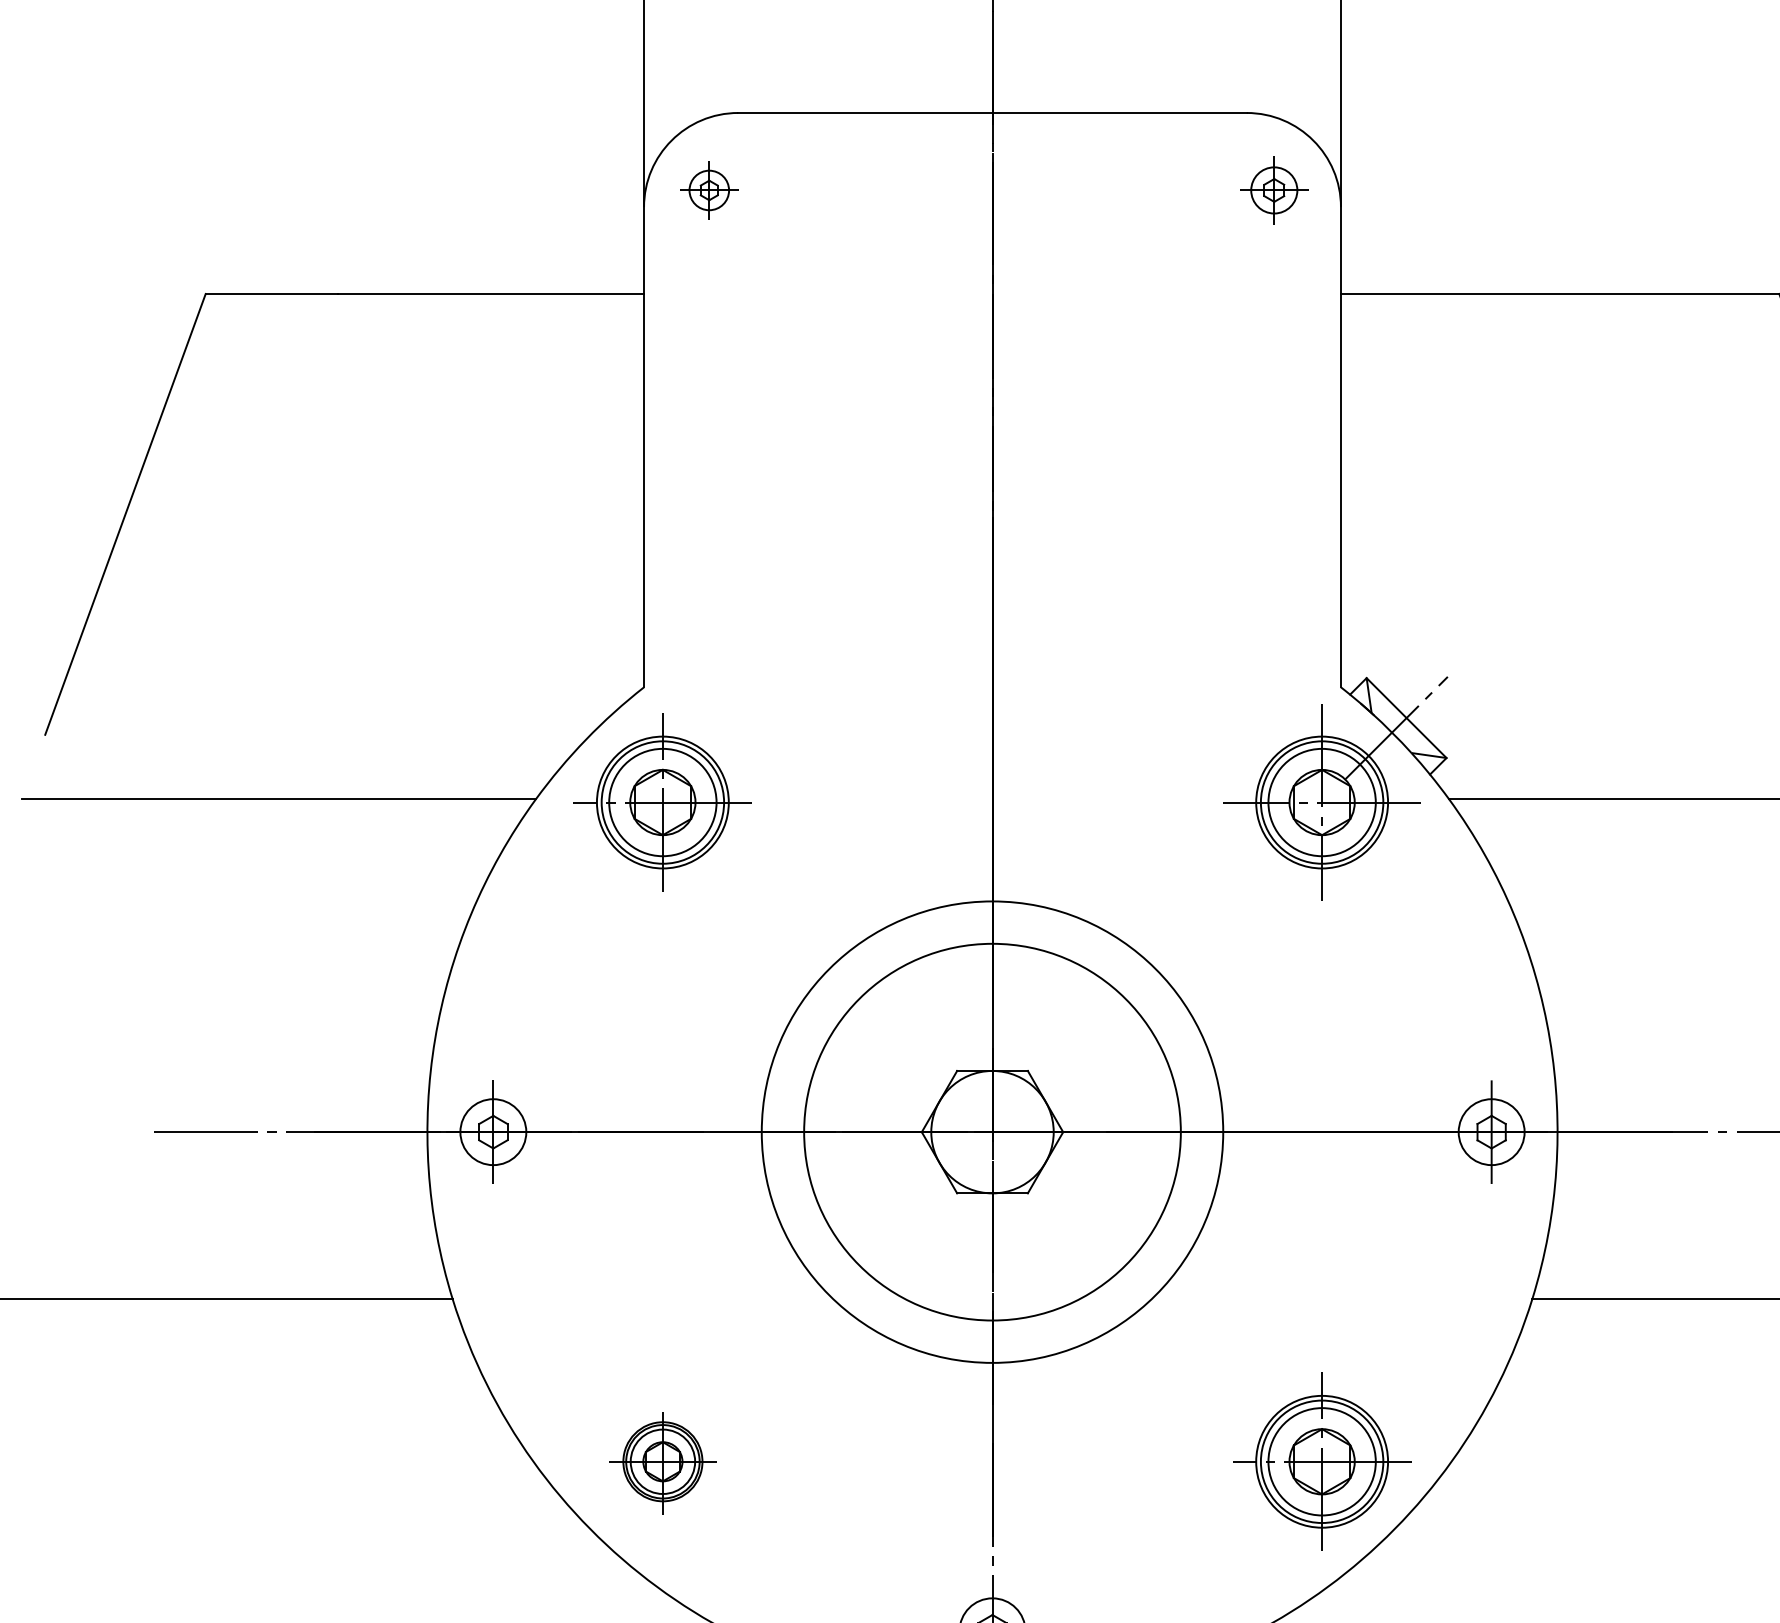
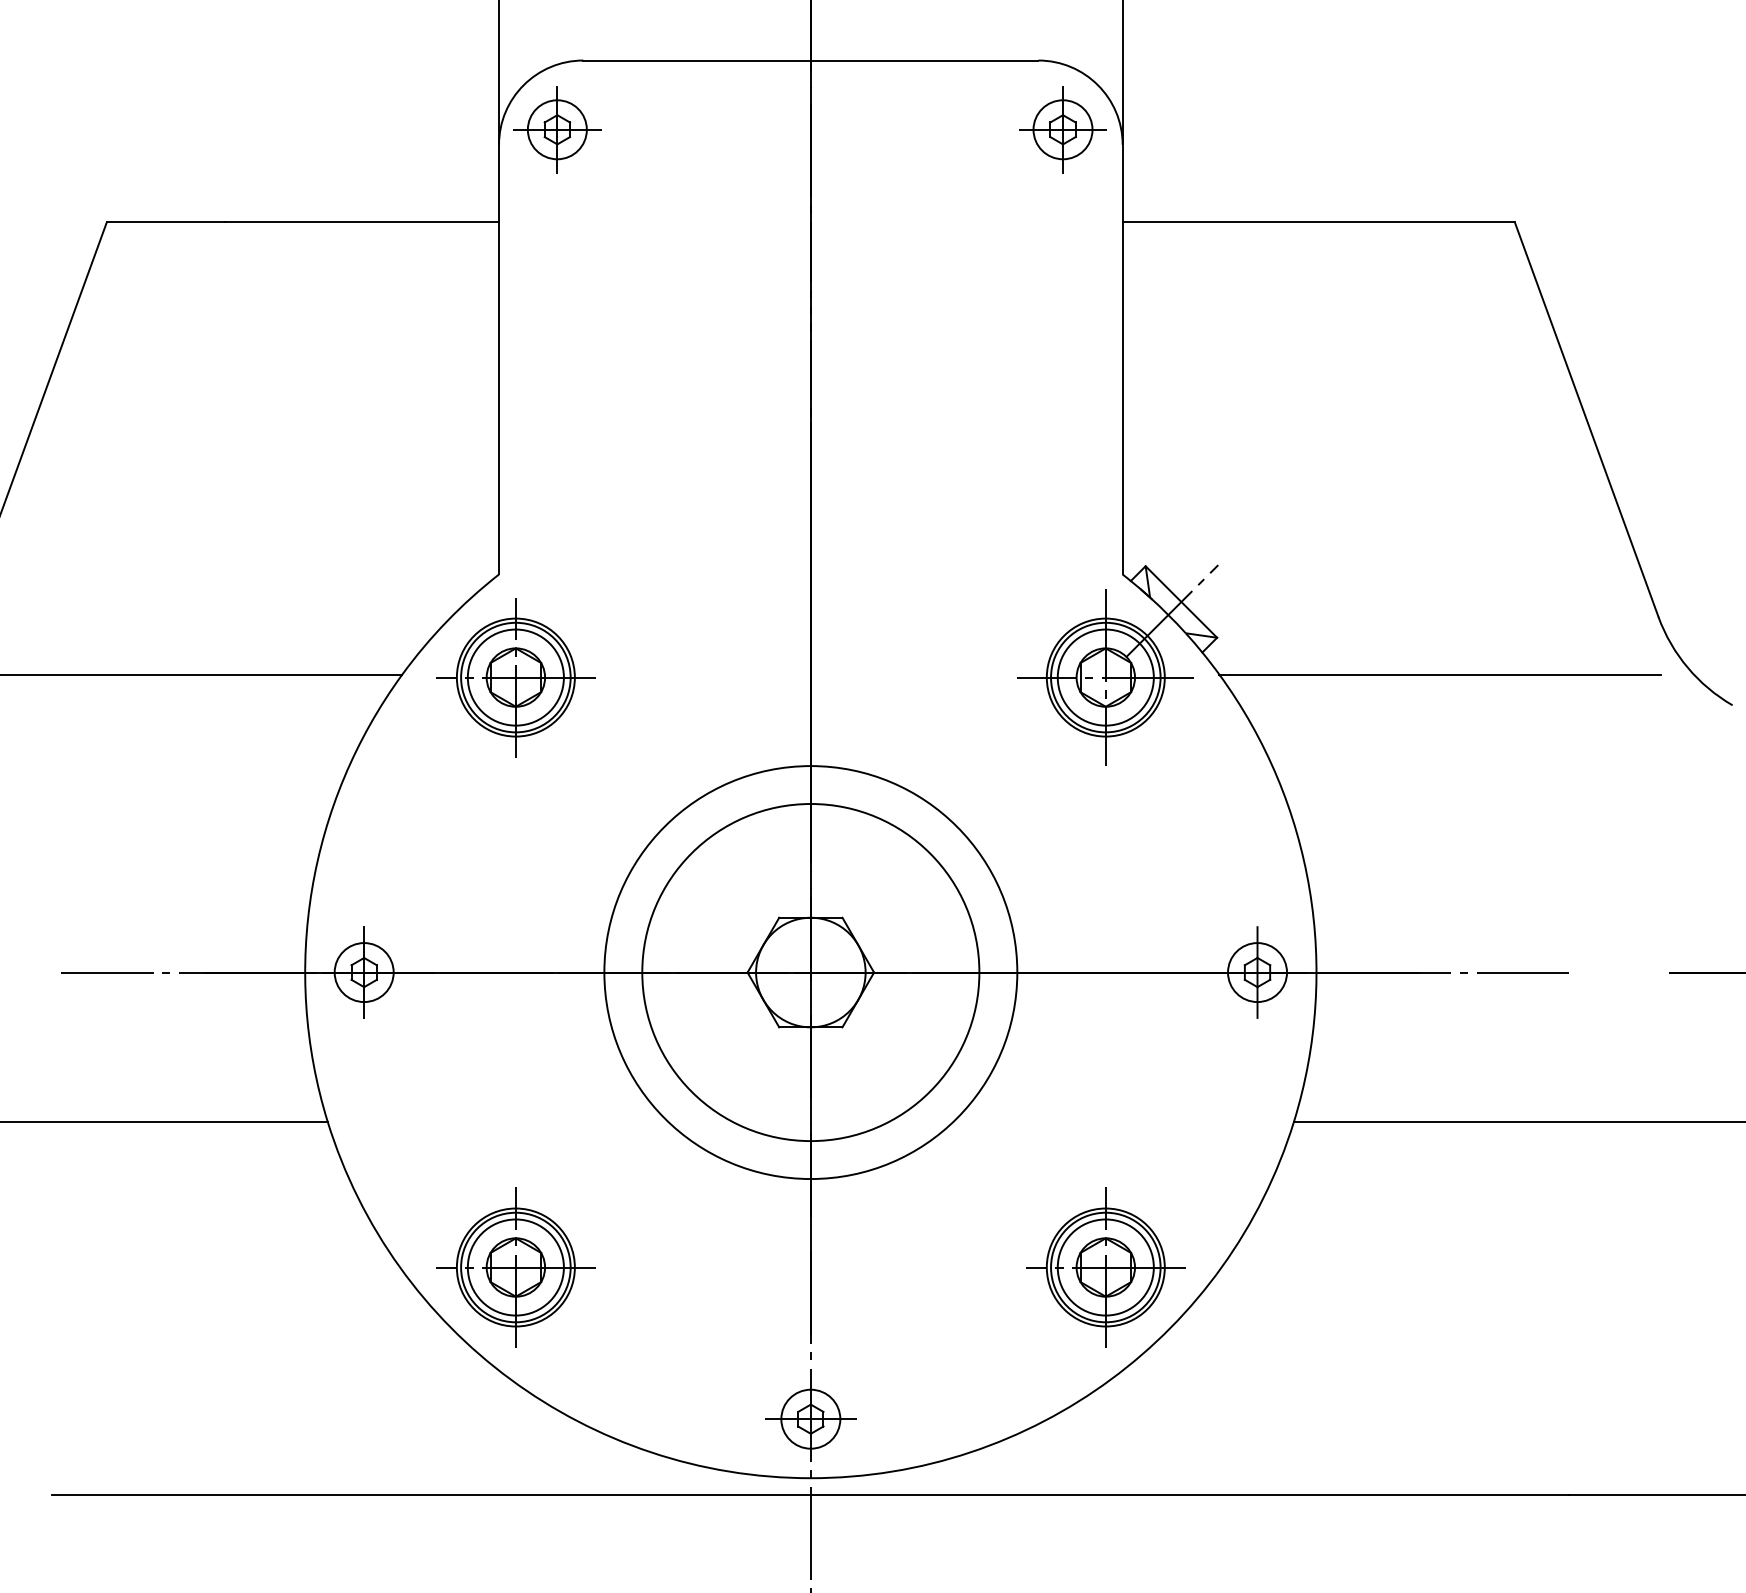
part: (709, 190) -> (557, 129), size x1.67
part: (1273, 190) -> (1062, 129), size x1.43
part: (662, 1461) -> (515, 1267), size x1.67

